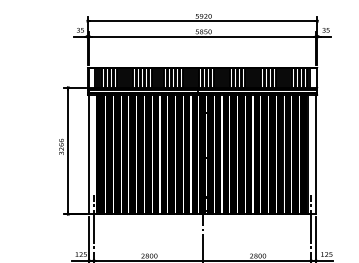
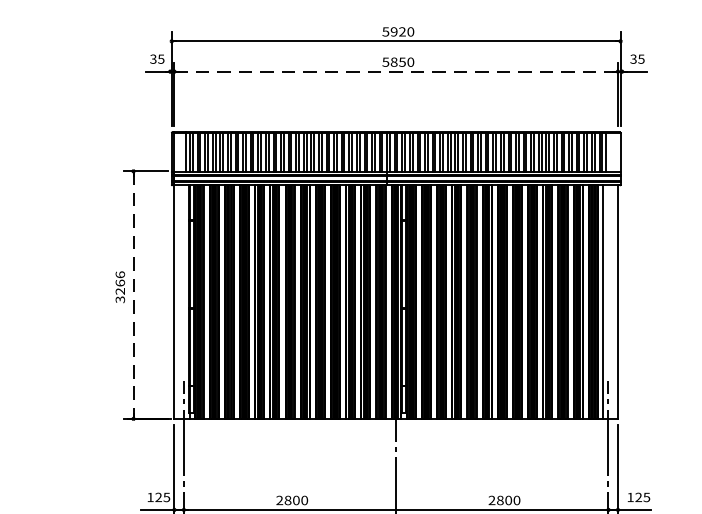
line: (202, 36) -> (395, 71), solid -> dashed
line: (68, 151) -> (134, 296), solid -> dashed

